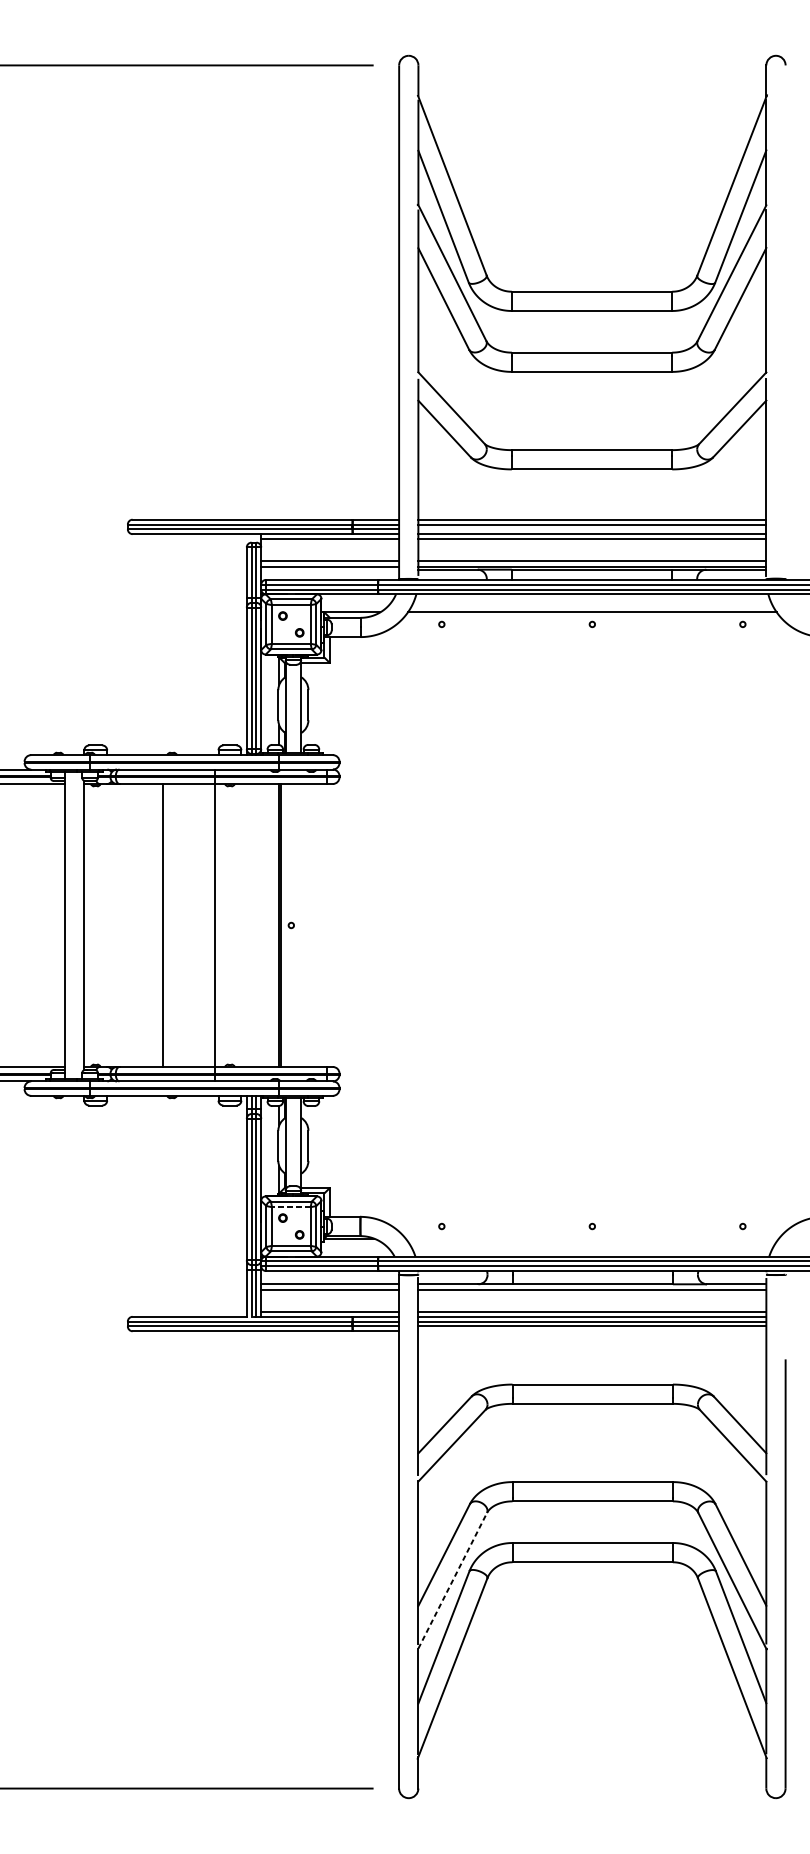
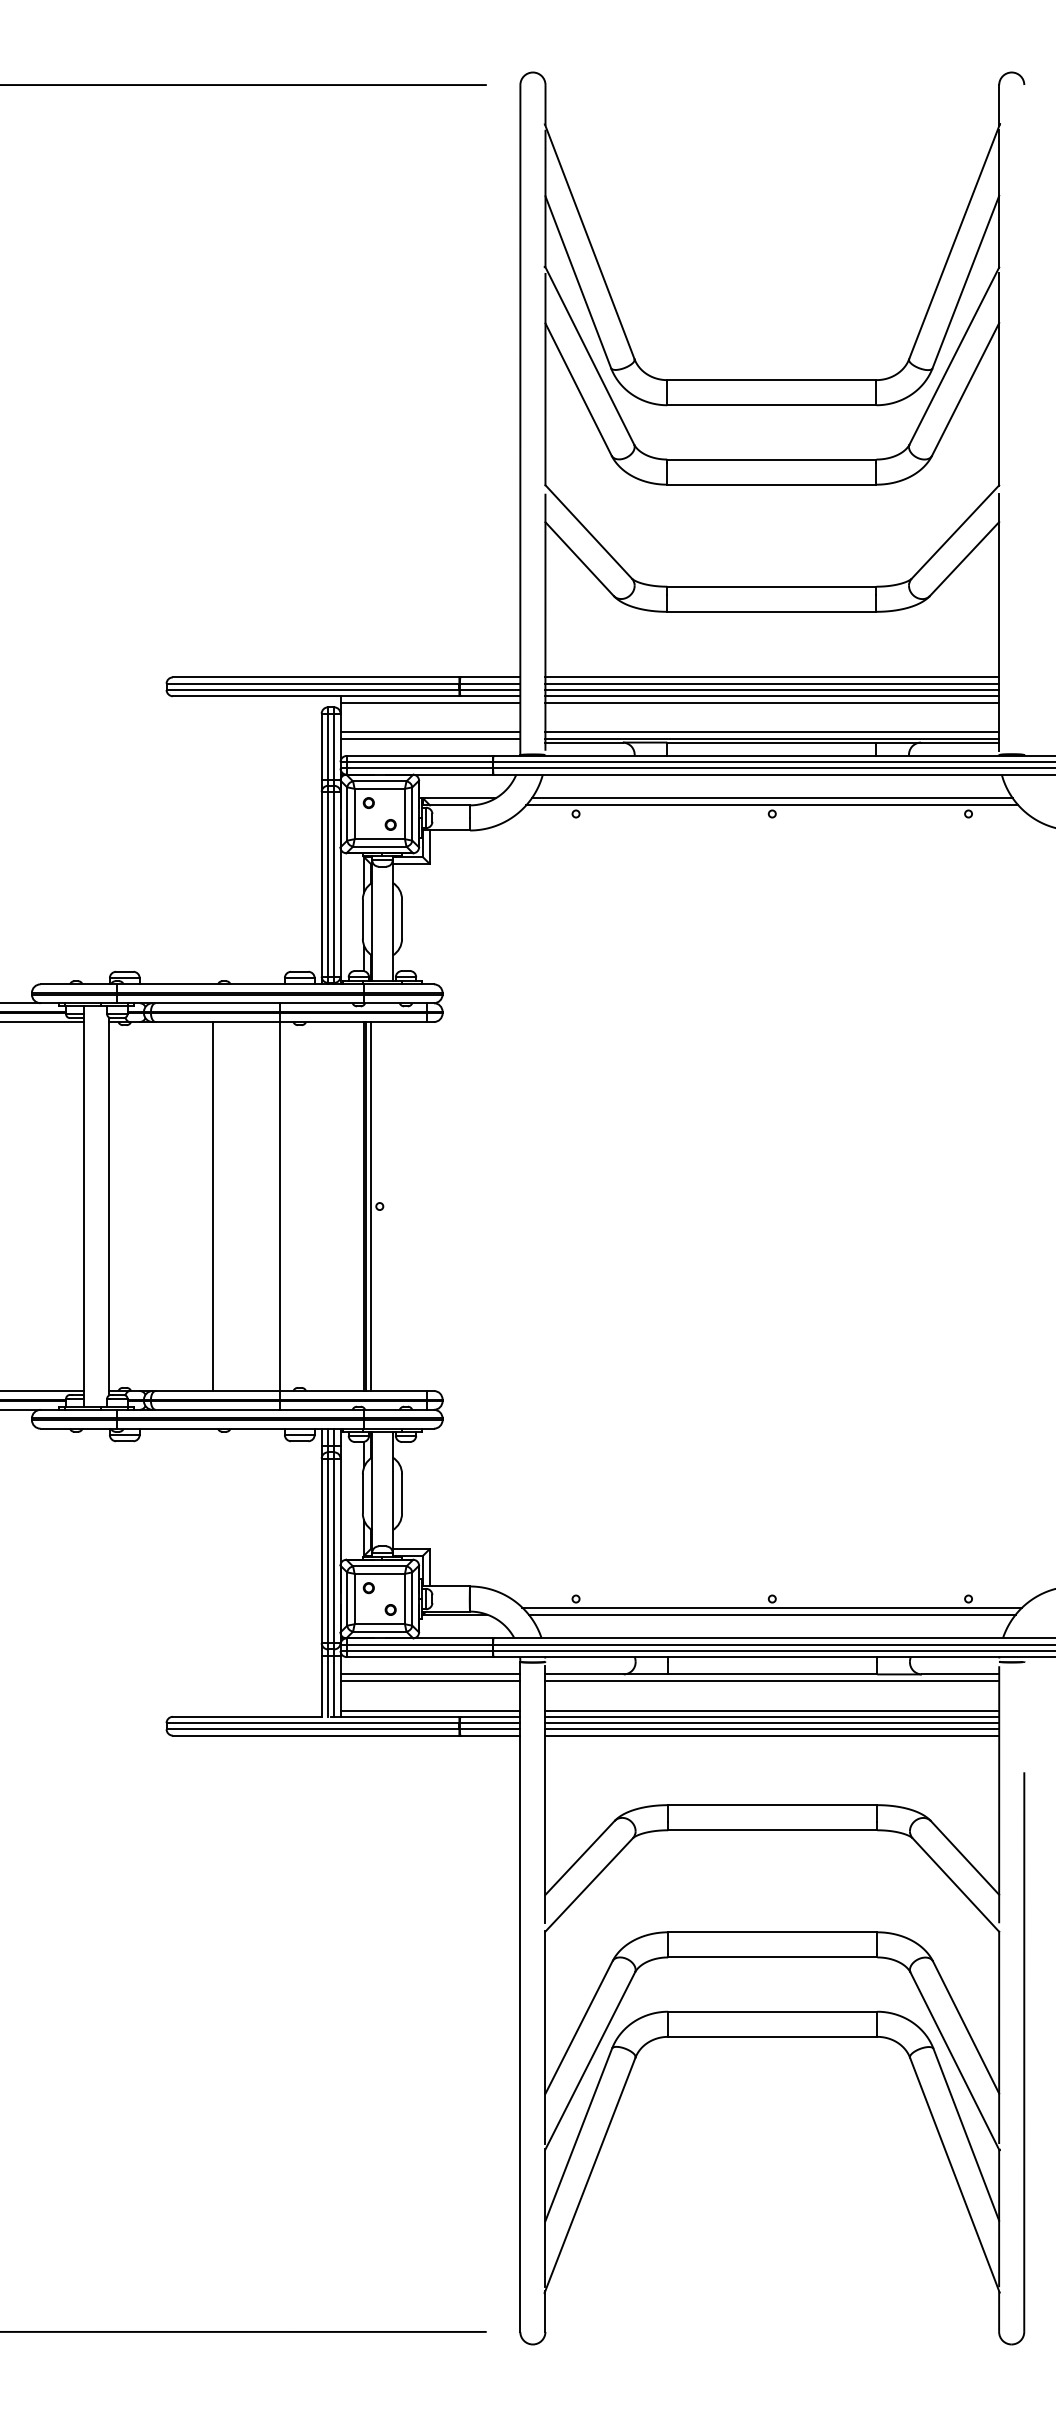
line: (592, 528) -> (772, 689), added
line: (592, 617) -> (772, 805), added
line: (284, 925) -> (371, 1206), added
line: (291, 1206) -> (379, 1573), dashed -> solid
line: (592, 1232) -> (772, 1607), added
line: (591, 1238) -> (771, 1614), added
line: (592, 1331) -> (772, 1735), added
line: (452, 1580) -> (590, 2060), dashed -> solid

